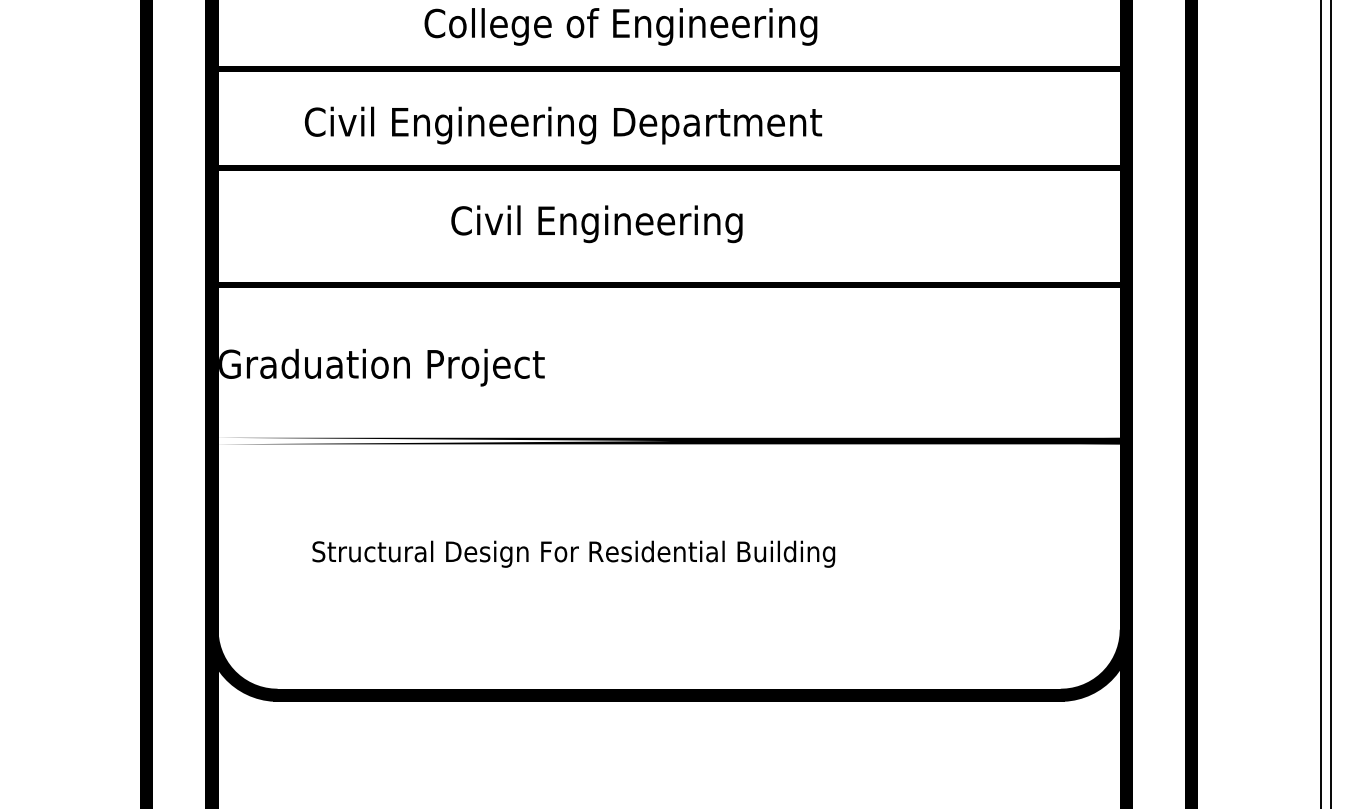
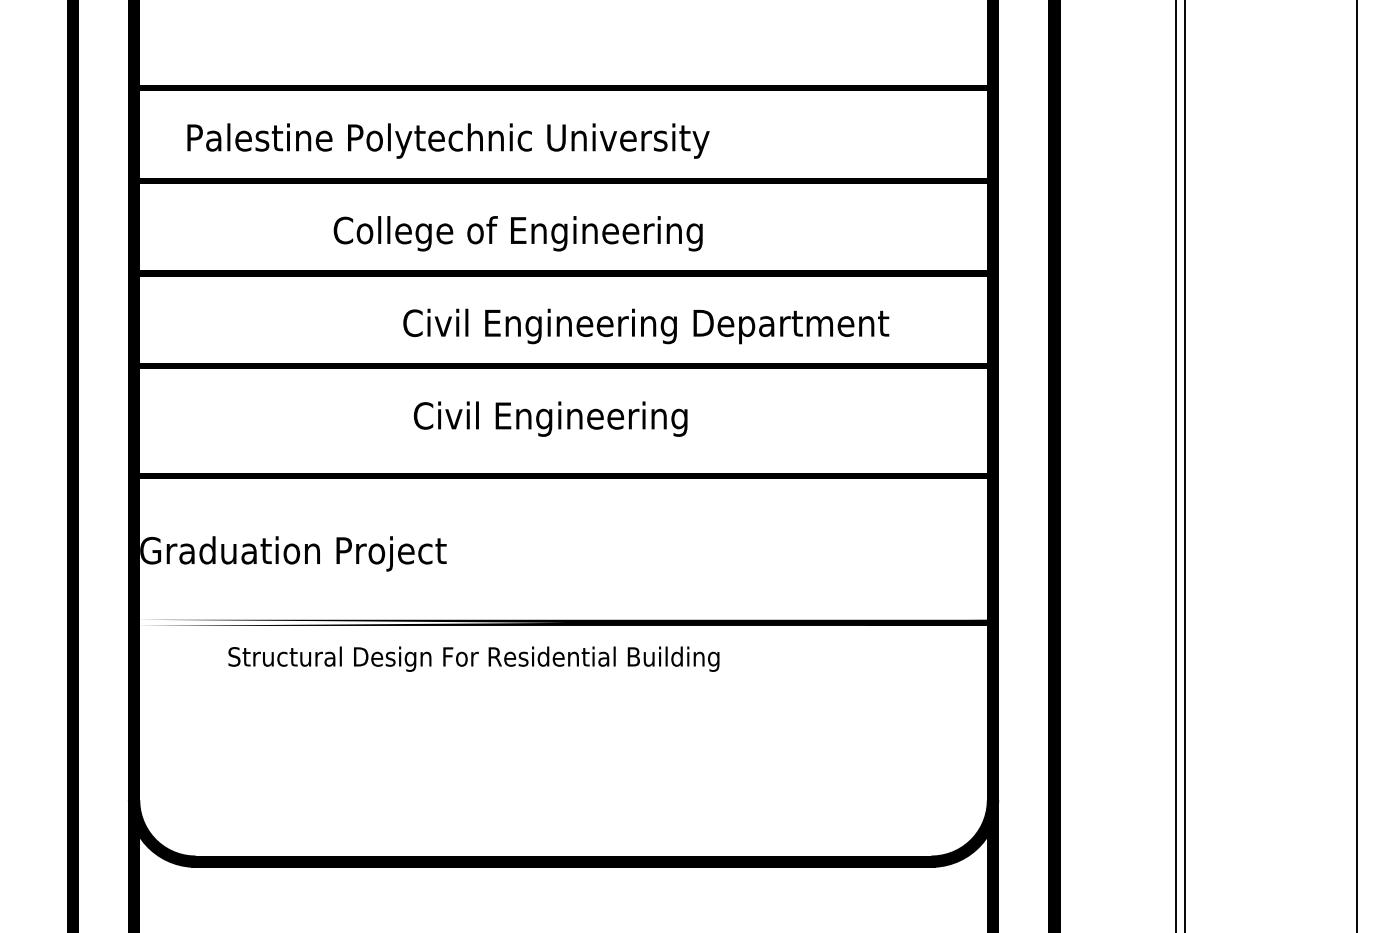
text: (563, 125) -> (646, 326), moved
text: (596, 223) -> (550, 418), moved
text: (573, 553) -> (473, 658), moved

